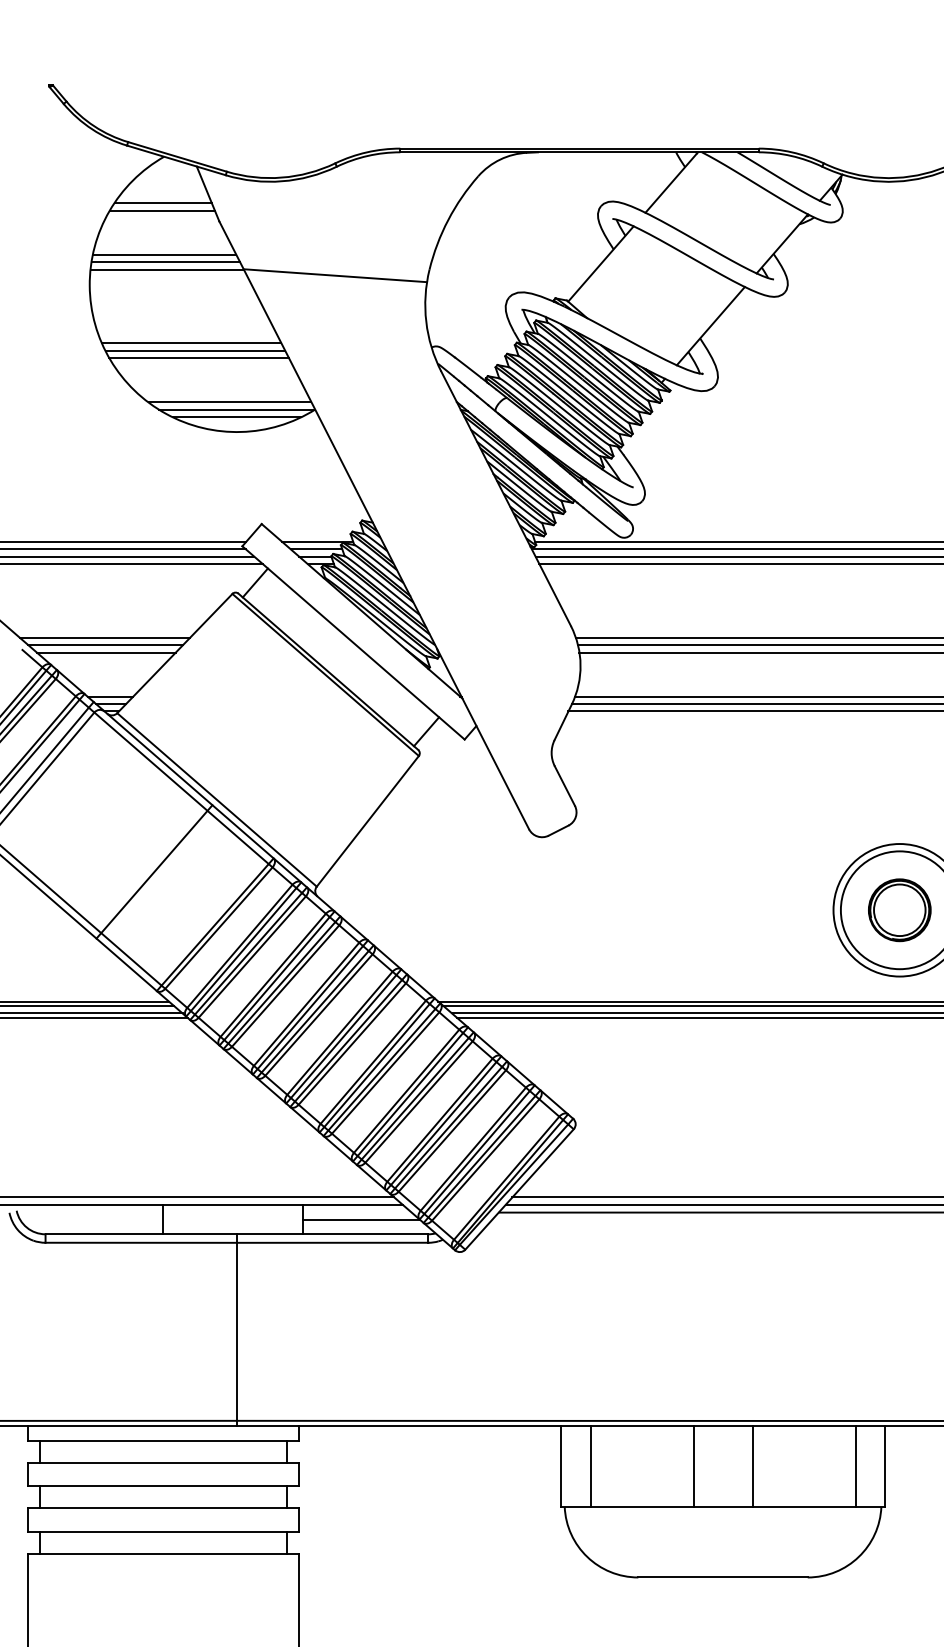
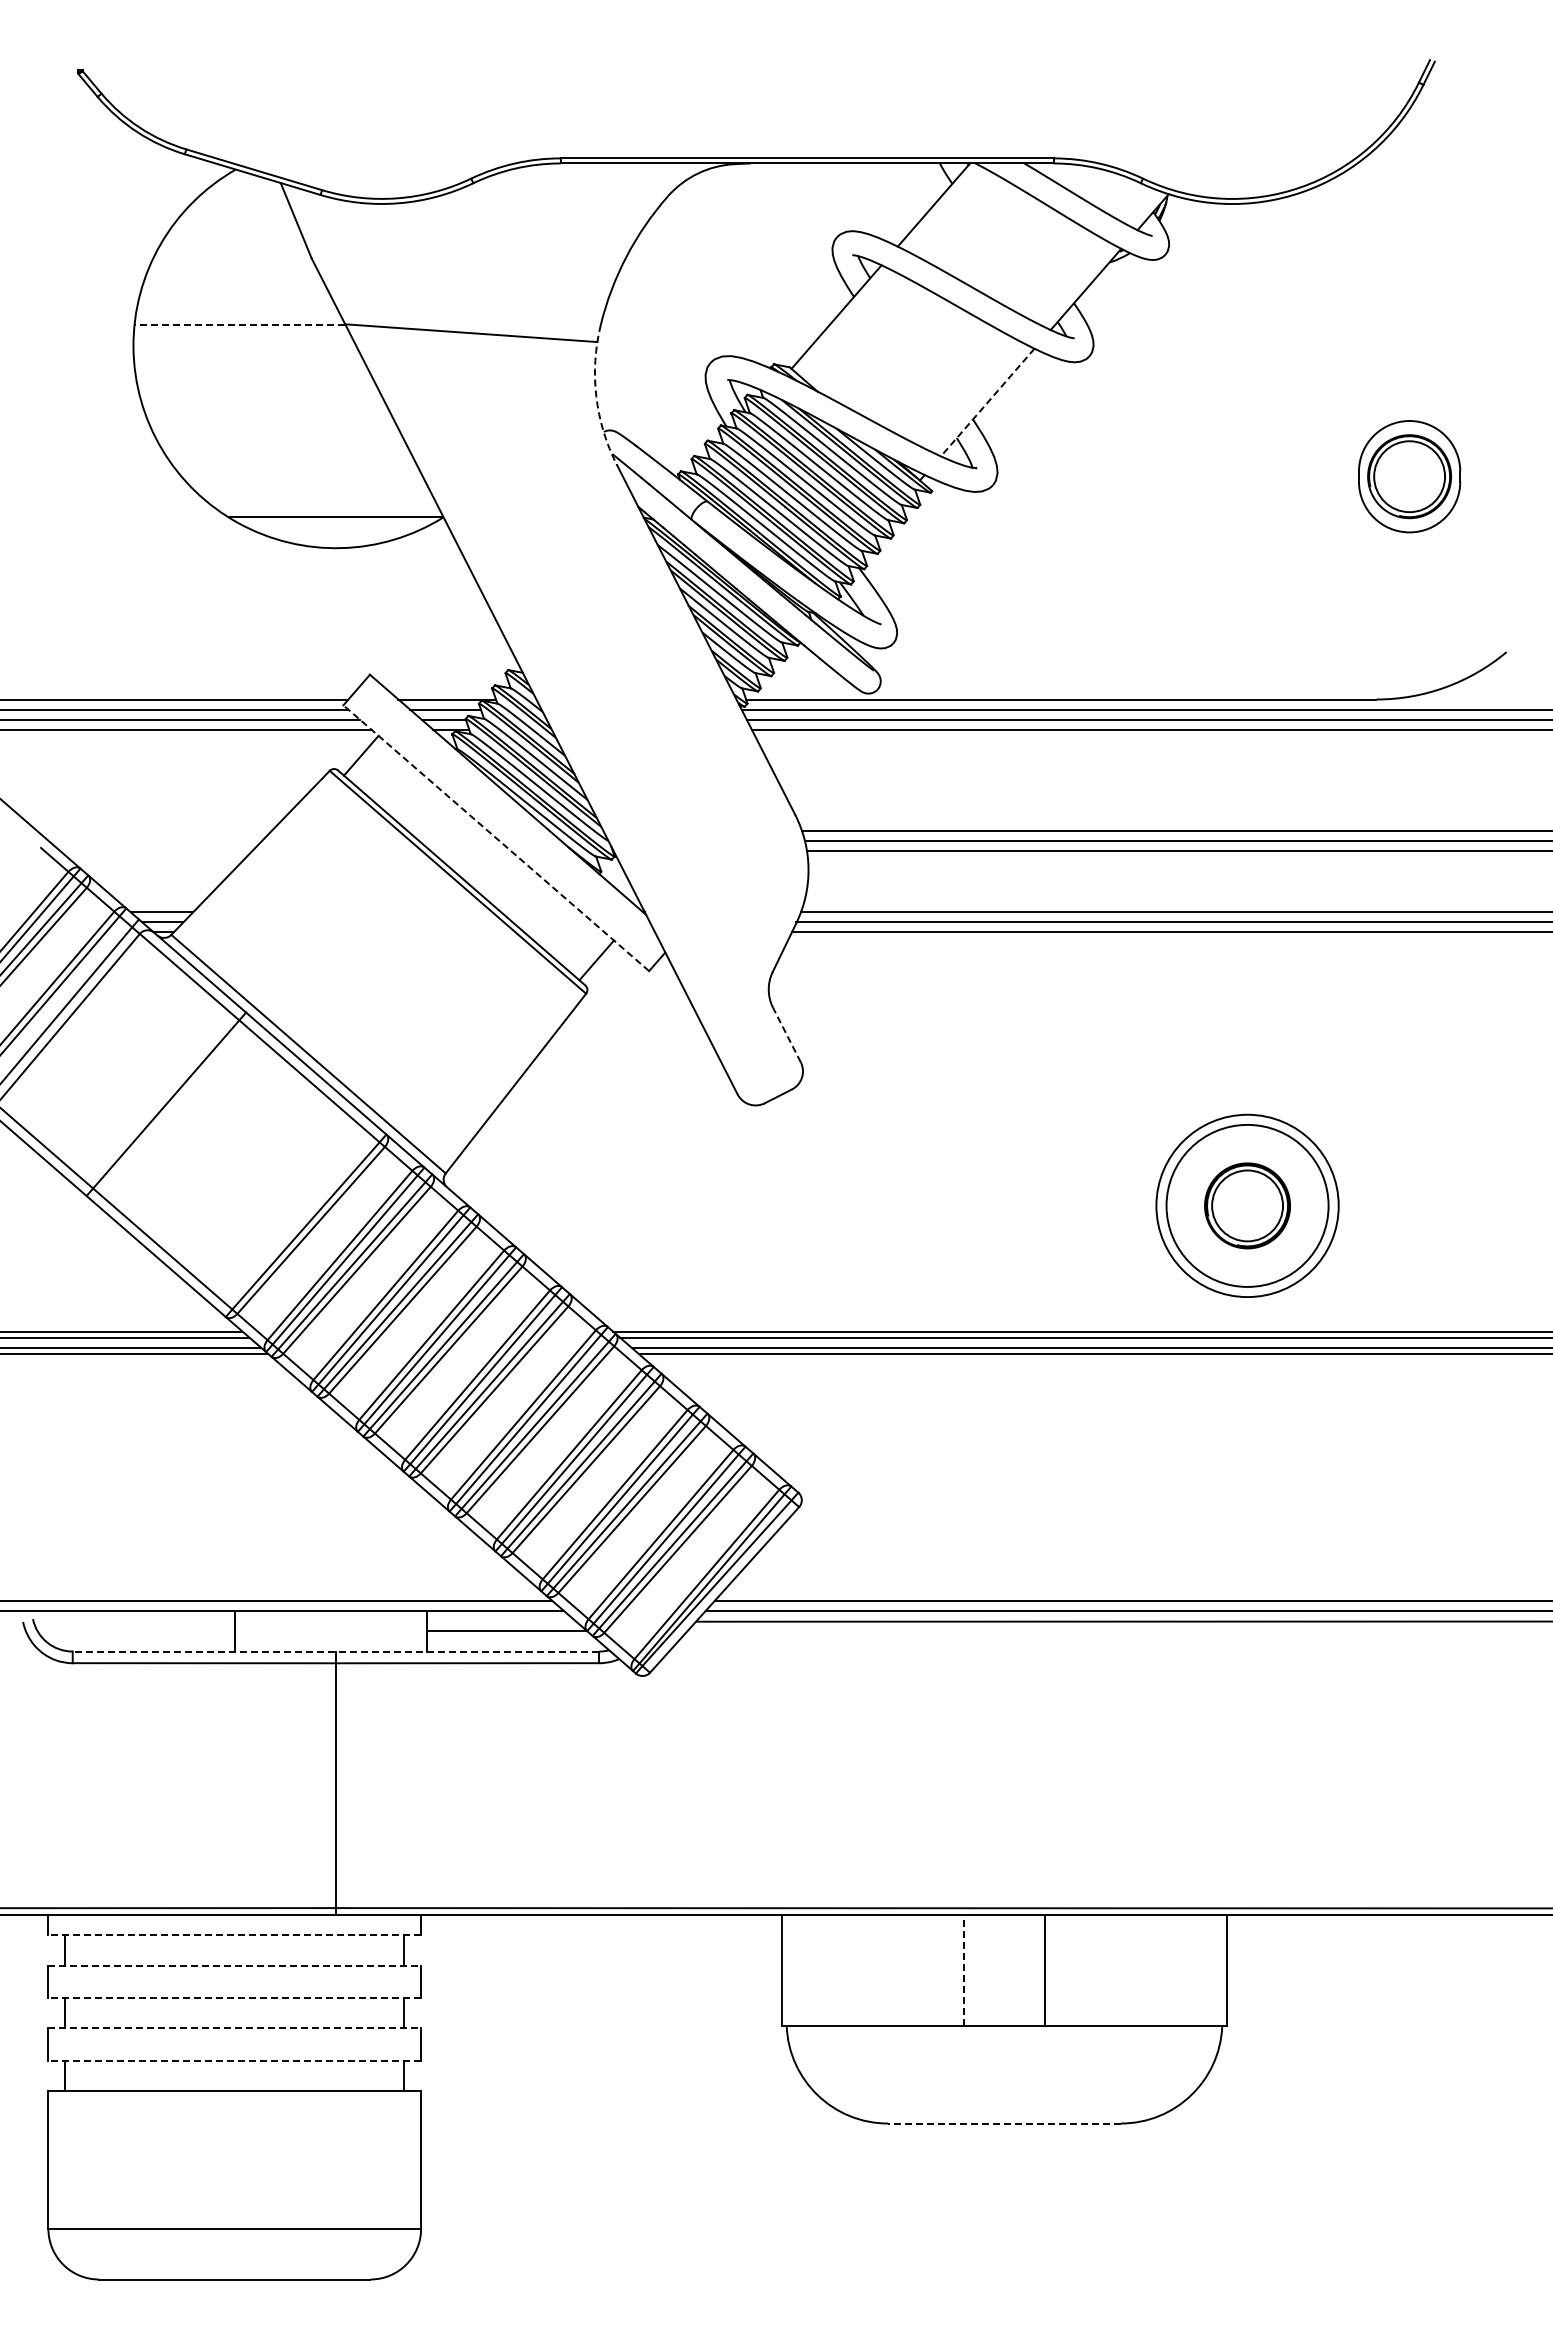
line: (163, 203) -> (234, 233), removed
line: (162, 210) -> (233, 243), removed
line: (164, 254) -> (236, 304), removed
line: (166, 262) -> (238, 314), removed
line: (167, 269) -> (240, 324), solid -> dashed
arc: (426, 321) -> (596, 396), solid -> dashed
line: (710, 326) -> (987, 402), solid -> dashed
line: (191, 343) -> (273, 426), removed
line: (195, 350) -> (278, 436), removed
line: (198, 358) -> (283, 446), removed
line: (230, 402) -> (326, 507), removed
line: (236, 417) -> (335, 527), removed
line: (105, 638) -> (154, 831), removed
line: (353, 643) -> (496, 838), solid -> dashed
line: (105, 645) -> (155, 841), removed
line: (105, 652) -> (155, 851), removed
line: (564, 785) -> (786, 1034), solid -> dashed
line: (154, 871) -> (166, 1103), moved
line: (236, 1234) -> (335, 1651), solid -> dashed
line: (163, 1440) -> (234, 1935), solid -> dashed
line: (163, 1462) -> (235, 1965), solid -> dashed
line: (590, 1466) -> (822, 1970), removed
line: (693, 1466) -> (963, 1970), solid -> dashed
line: (855, 1466) -> (1186, 1970), removed
line: (163, 1485) -> (234, 1997), solid -> dashed
line: (163, 1508) -> (235, 2028), solid -> dashed
line: (163, 1531) -> (234, 2060), solid -> dashed
line: (723, 1577) -> (1004, 2123), solid -> dashed

